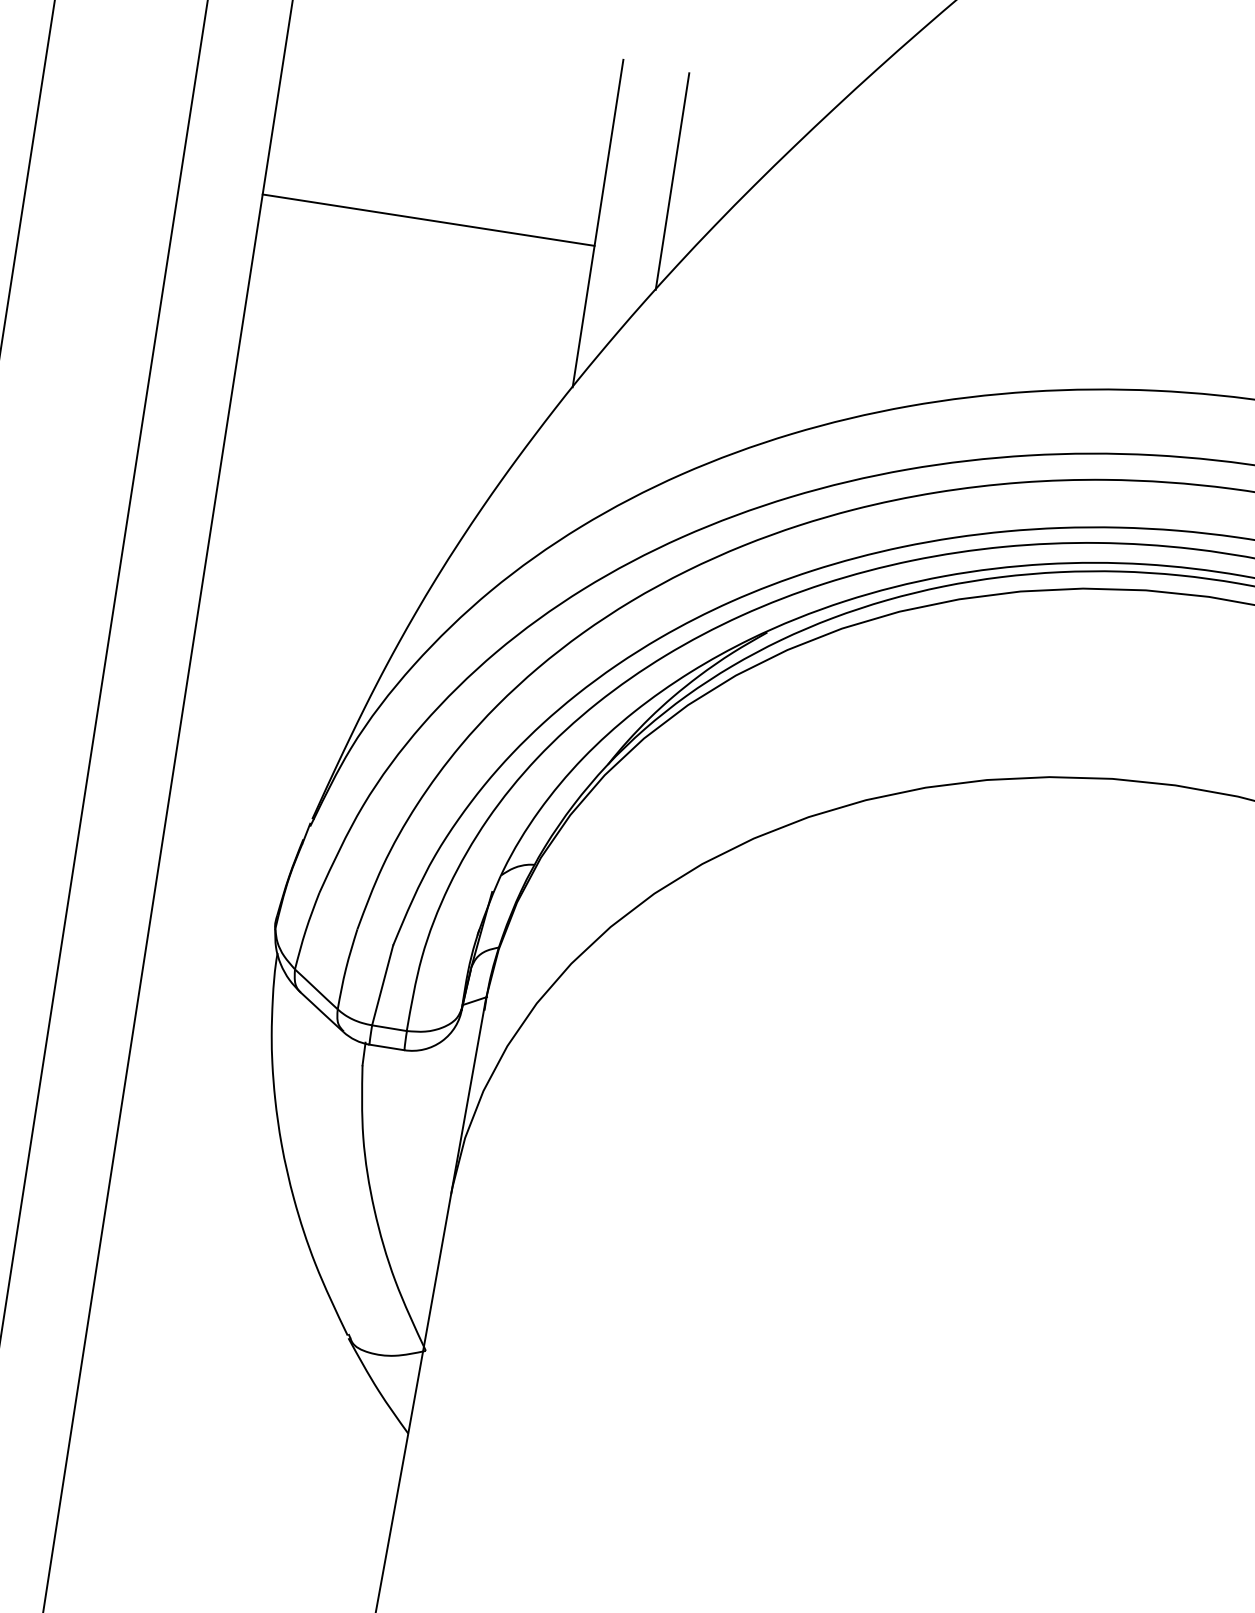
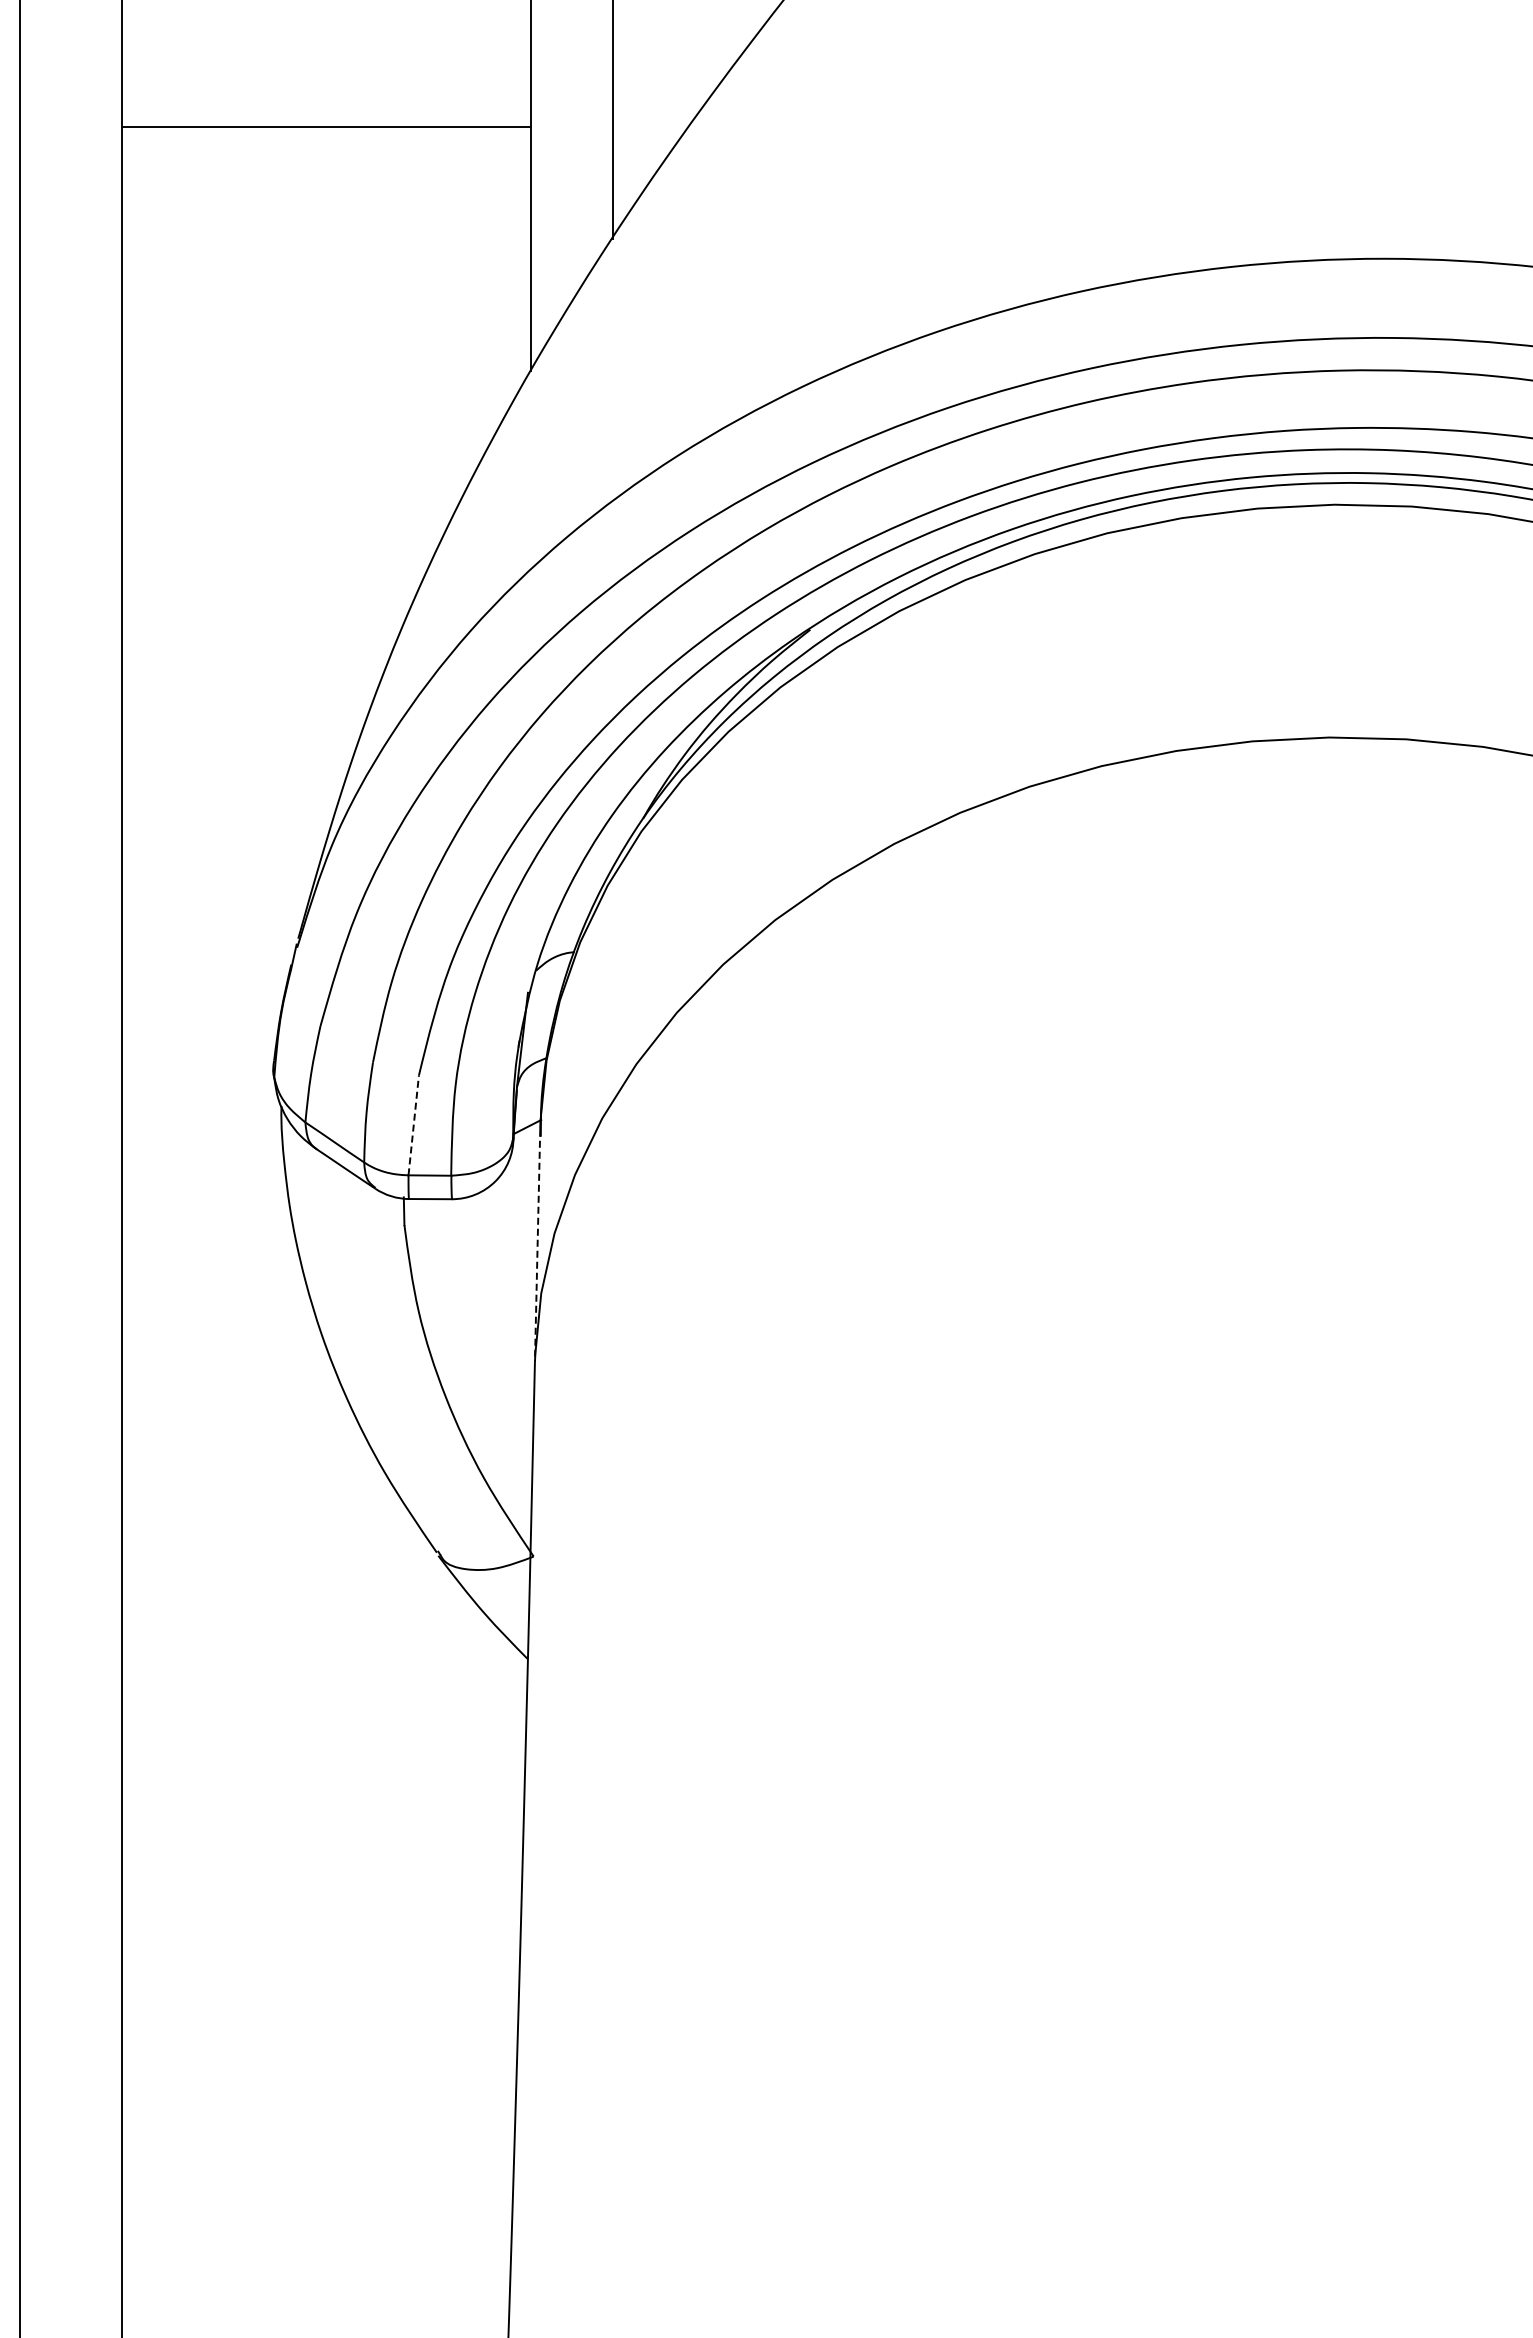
line: (428, 220) -> (326, 127), moved
line: (382, 984) -> (413, 1124), solid -> dashed
line: (467, 1099) -> (537, 1246), solid -> dashed

